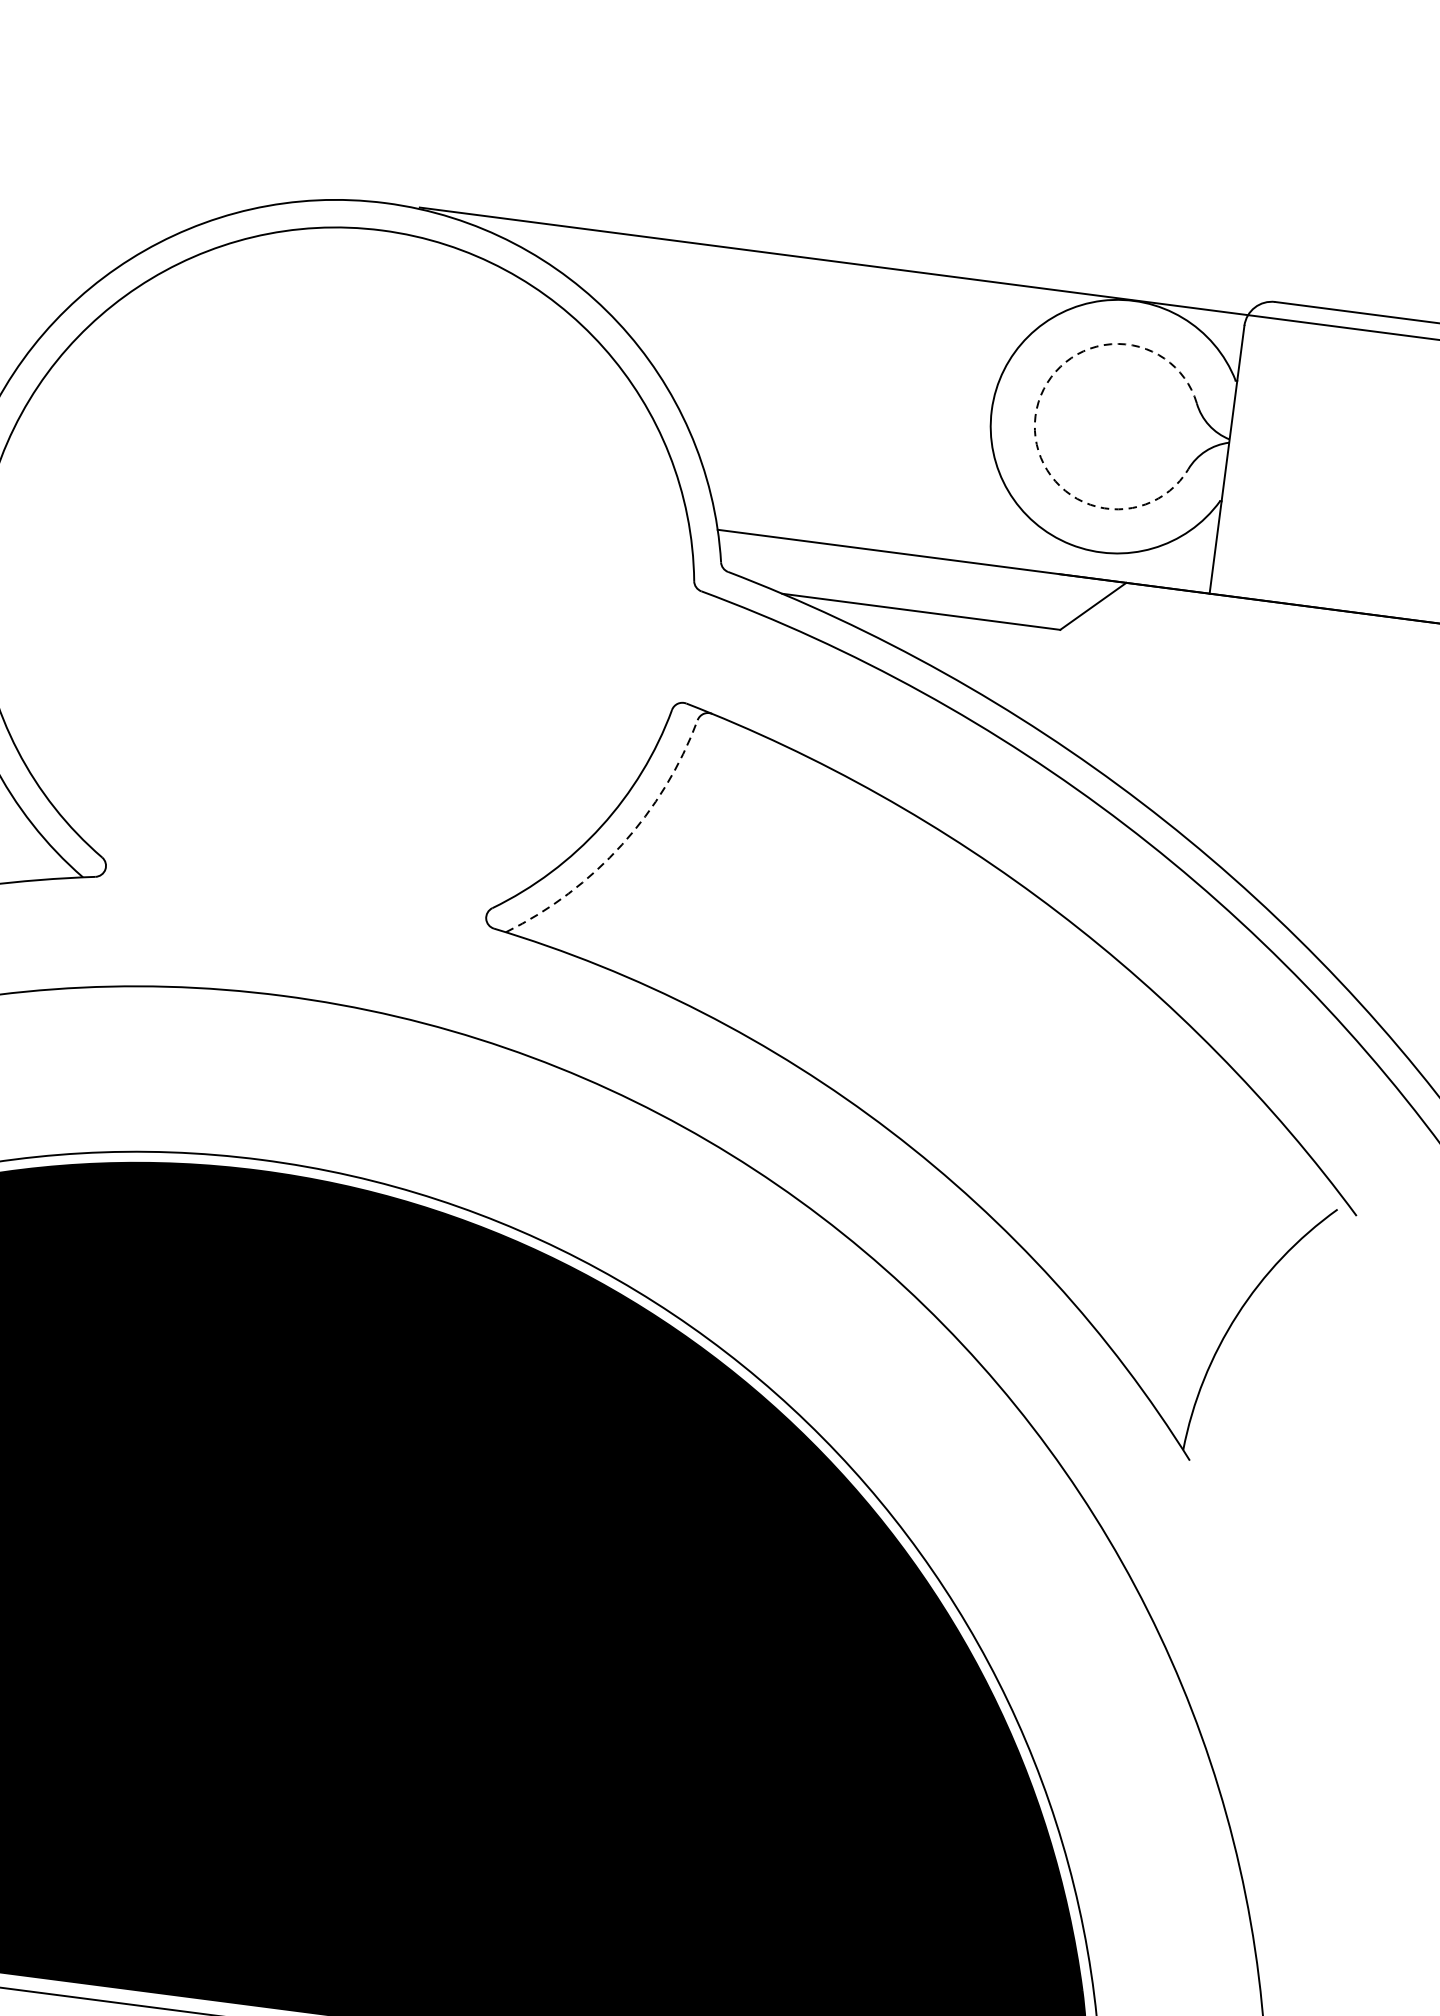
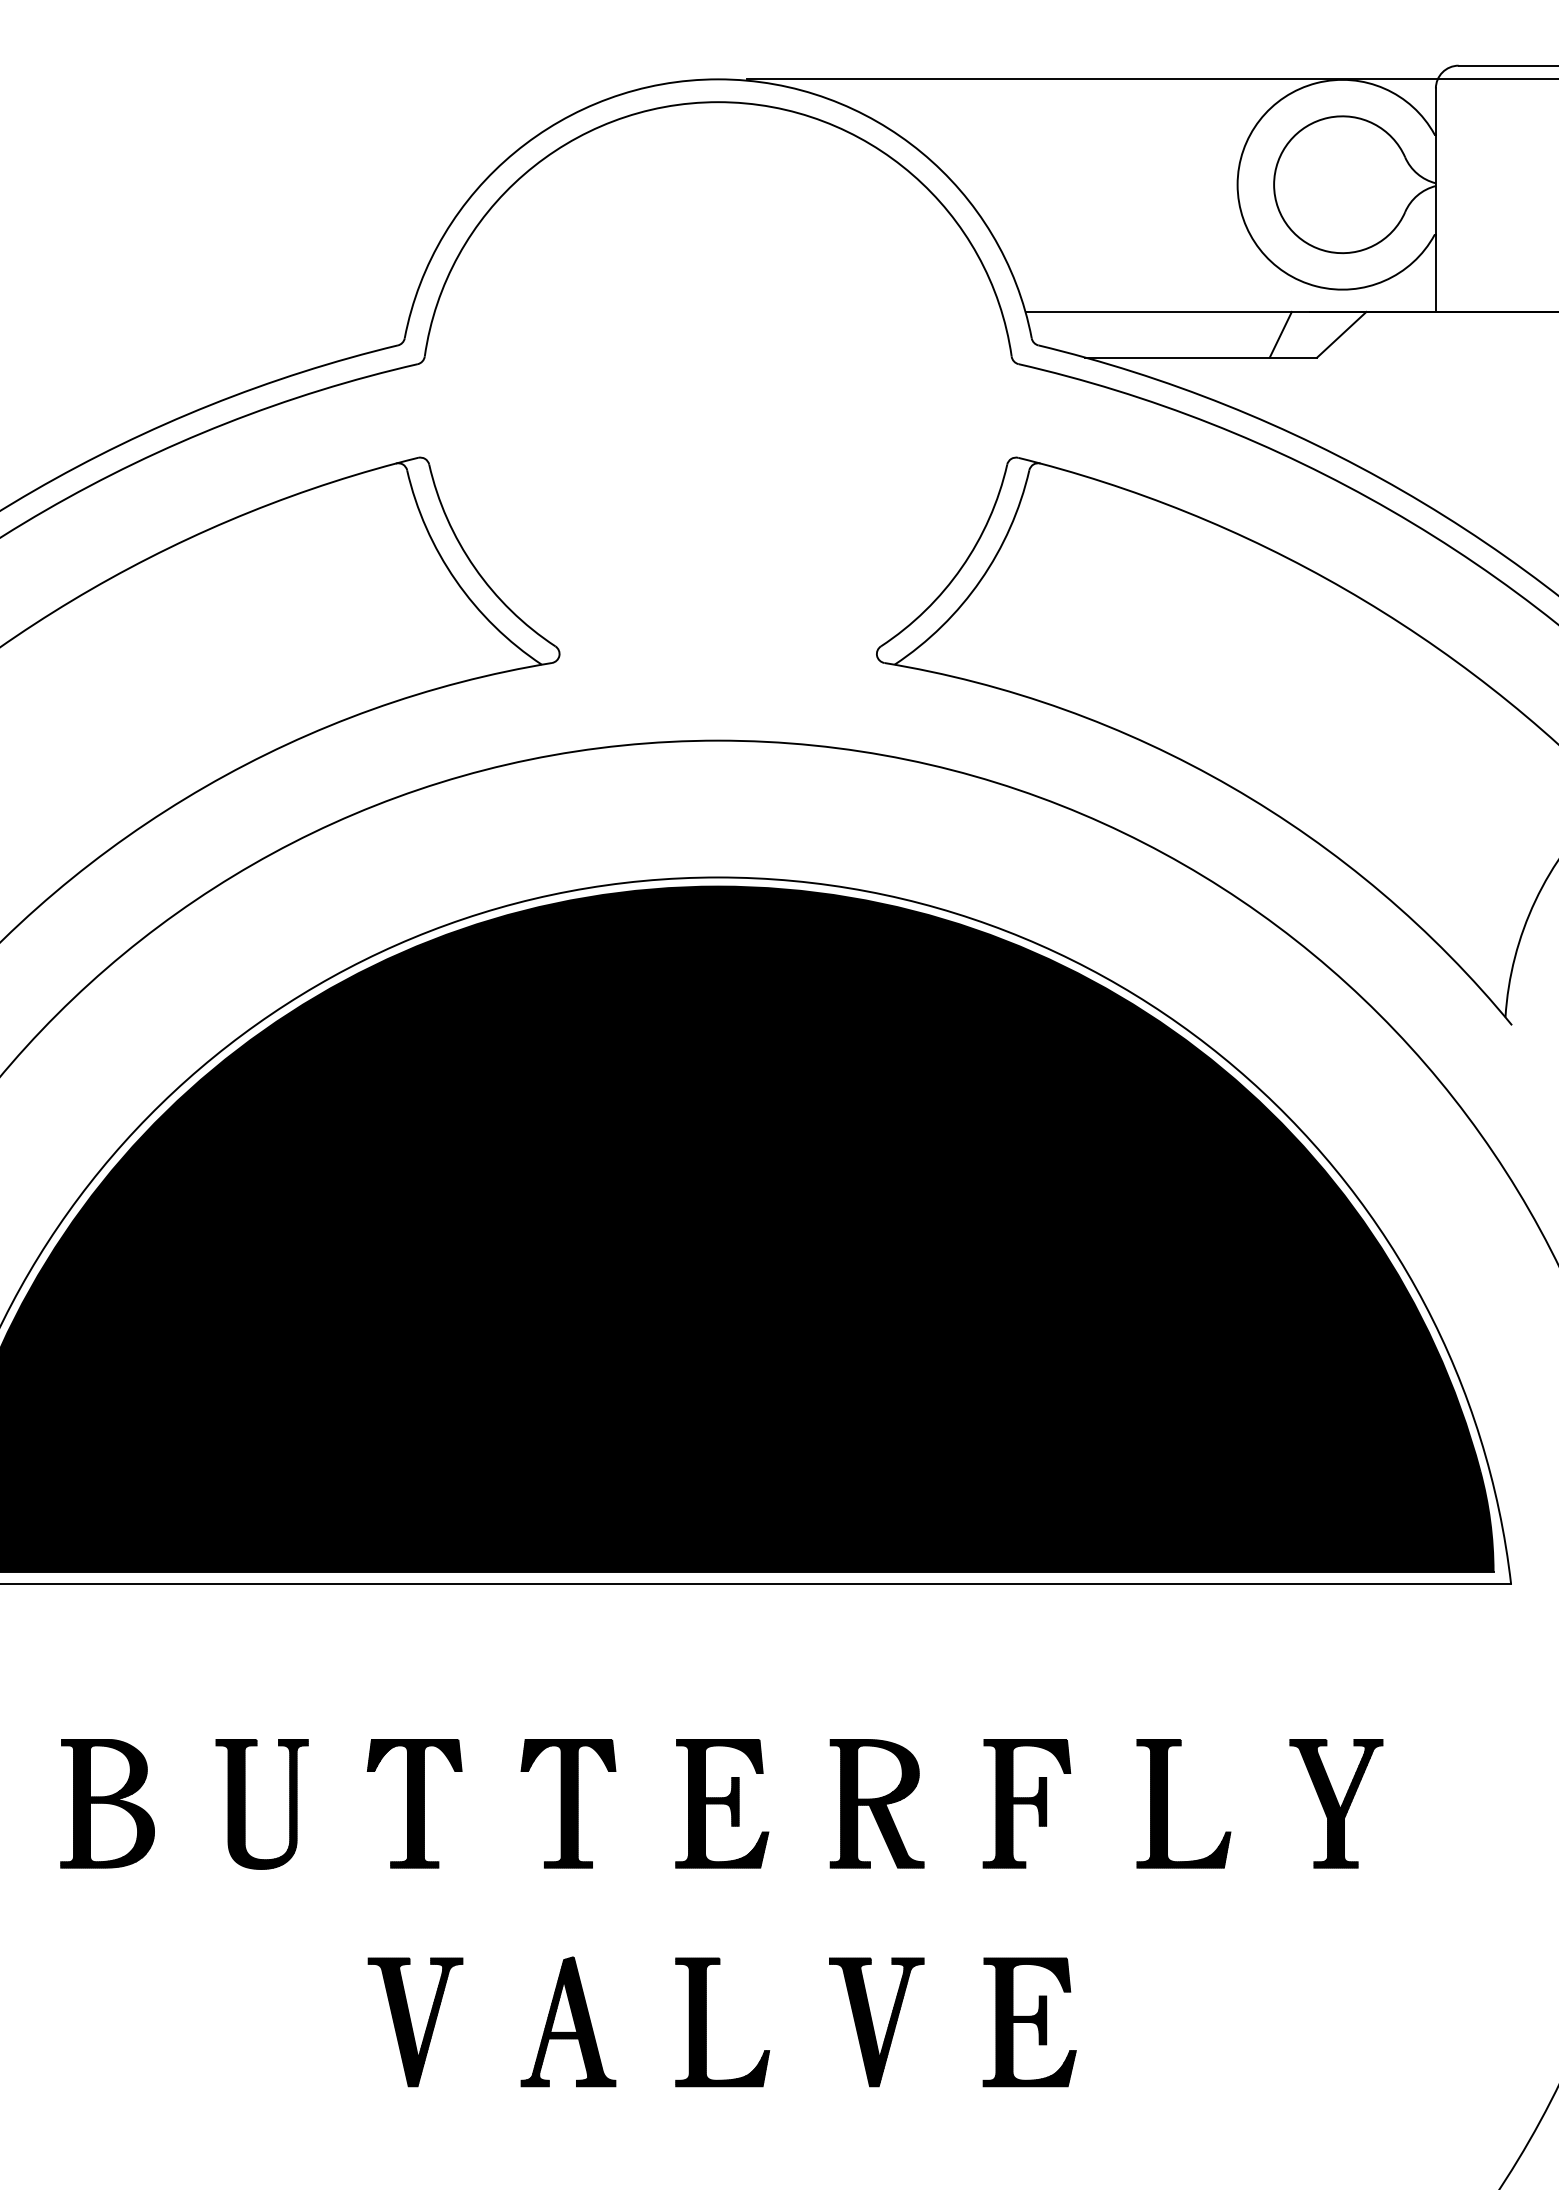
arc: (1036, 415) -> (1274, 184), dashed -> solid
line: (1019, 596) -> (1280, 334), added
arc: (621, 844) -> (980, 580), dashed -> solid

